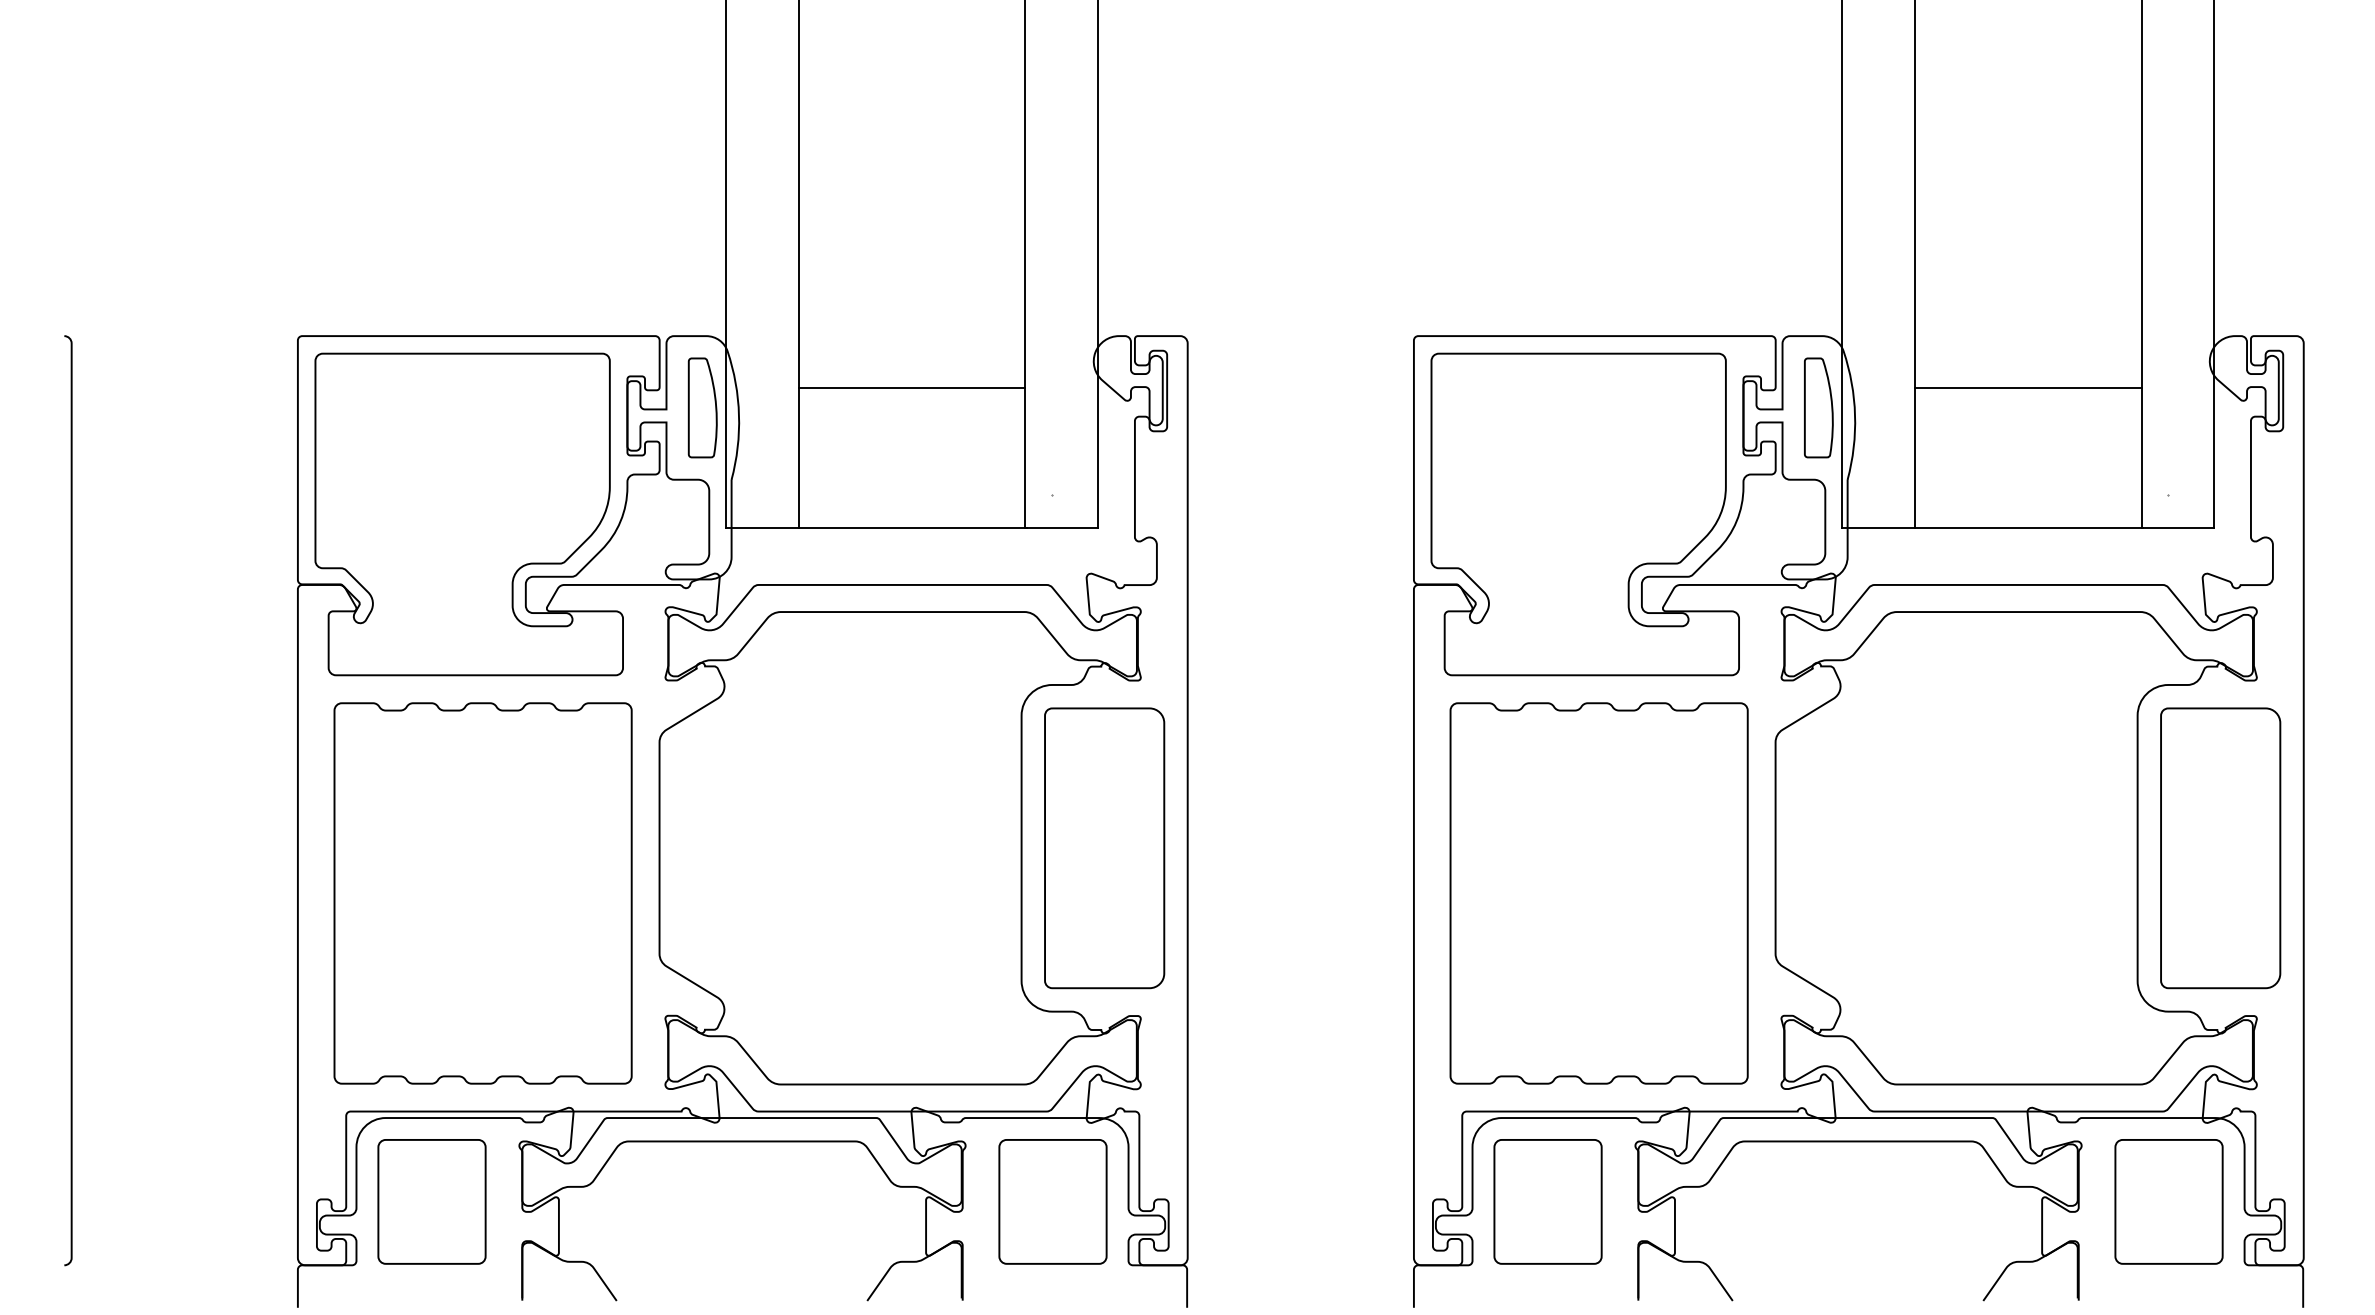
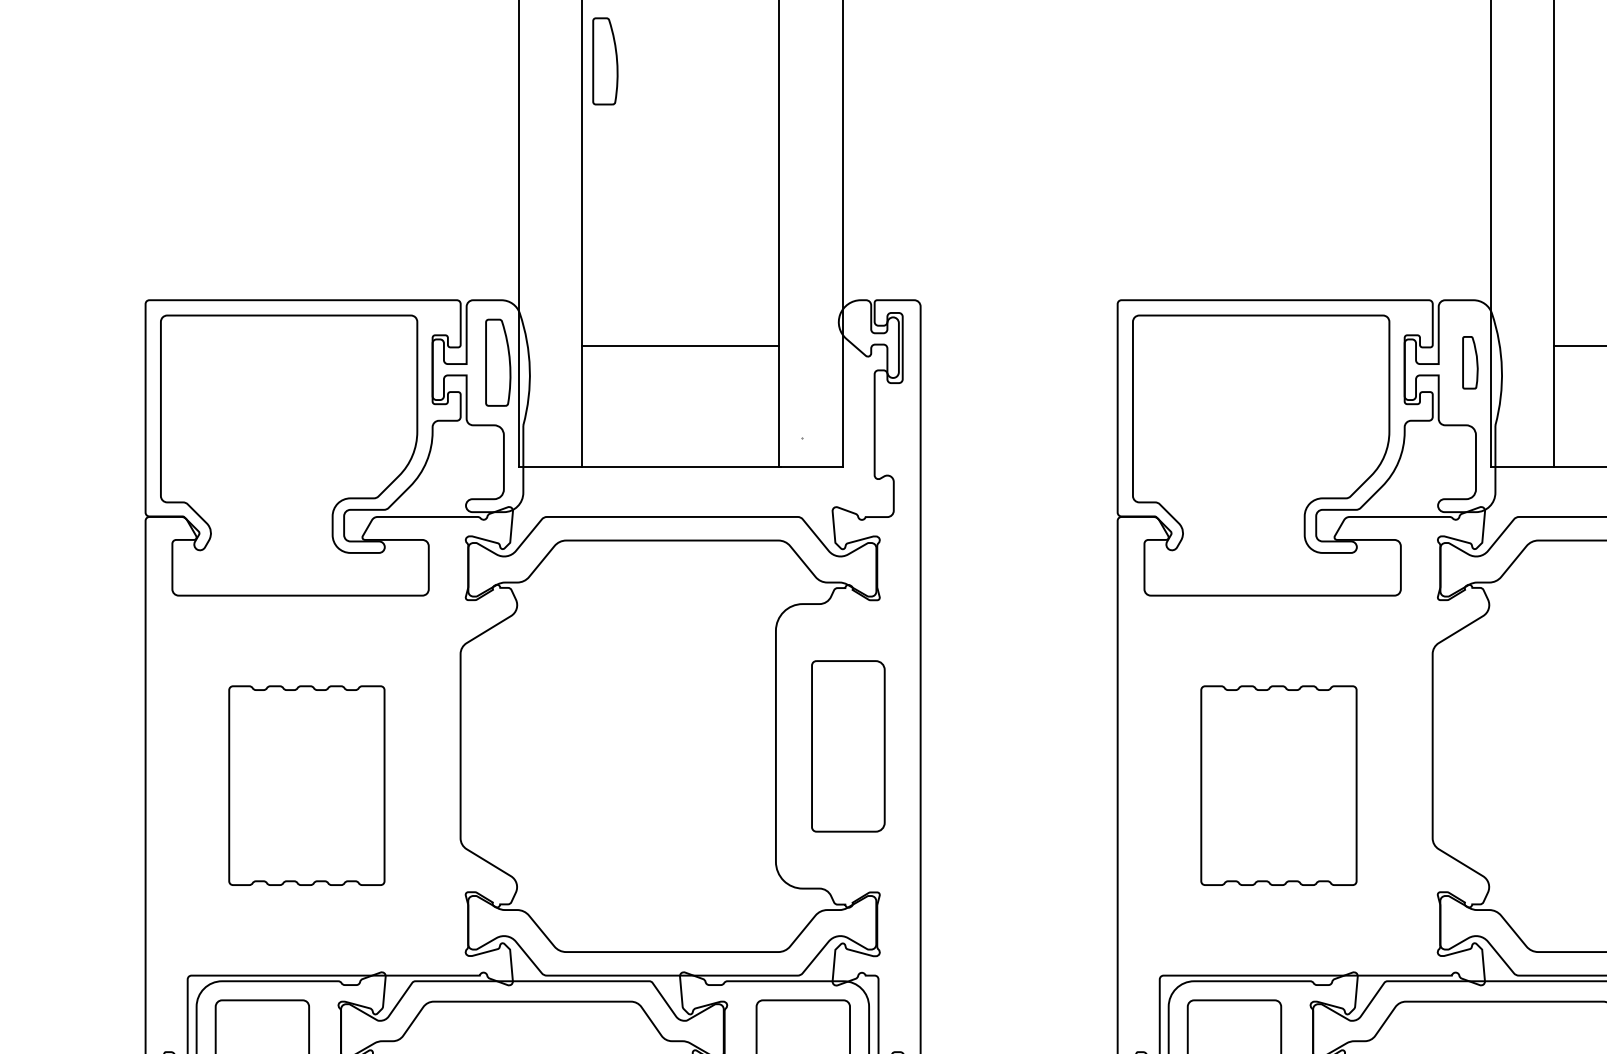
part: (825, 61) -> (605, 61), added
part: (1818, 407) -> (1470, 362), size x0.6
part: (1104, 848) -> (848, 746), size x0.7
part: (482, 893) -> (306, 785), size x0.6
part: (1598, 893) -> (1278, 785), size x0.6

